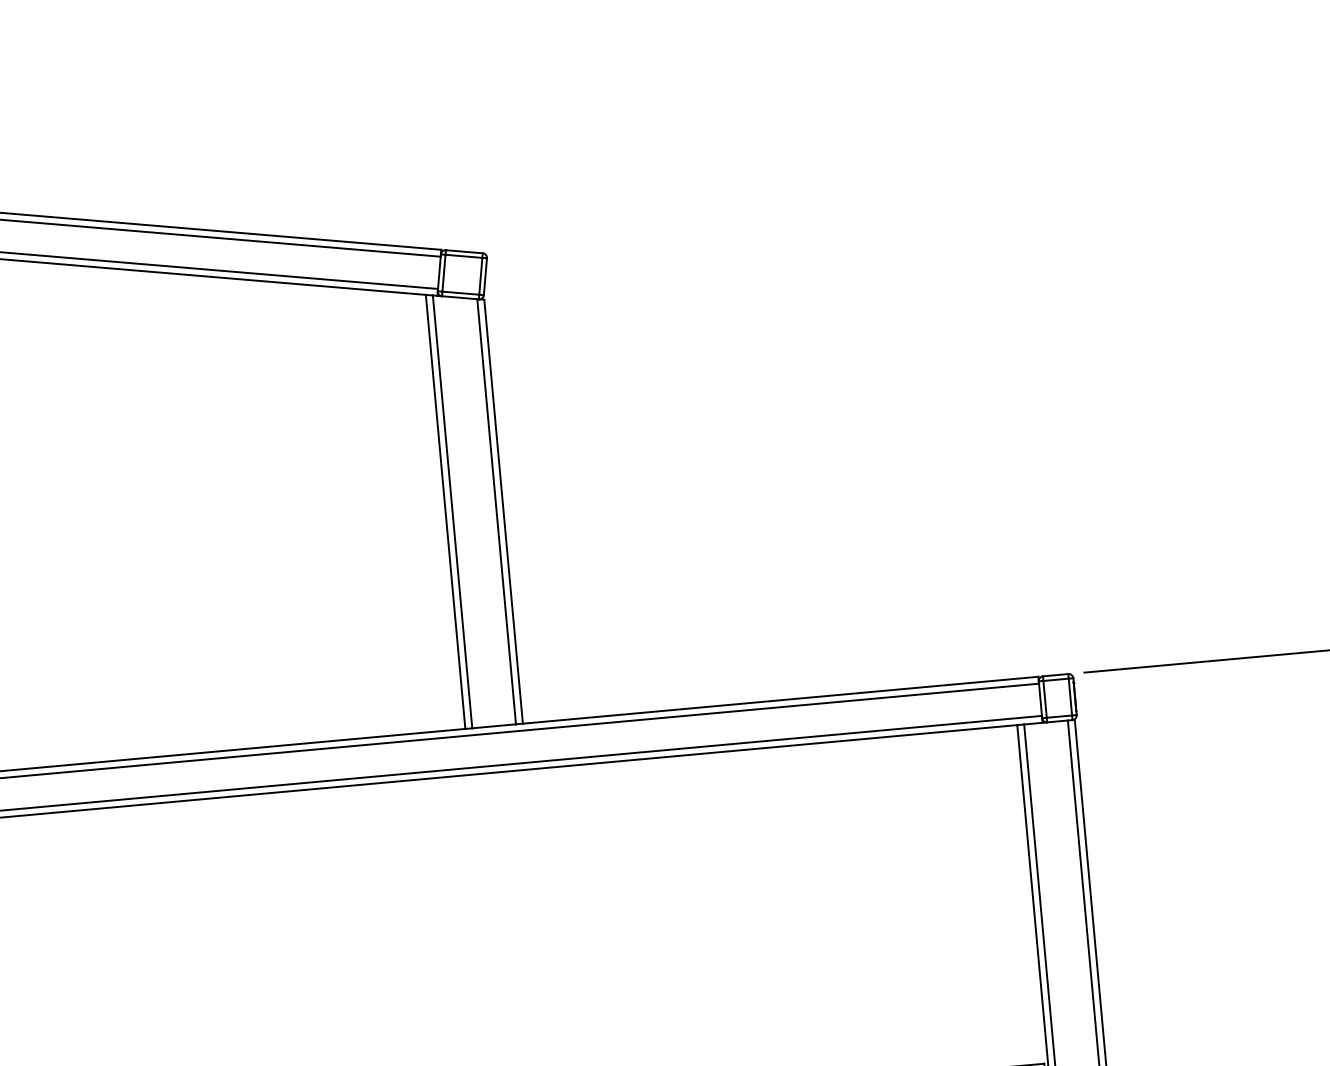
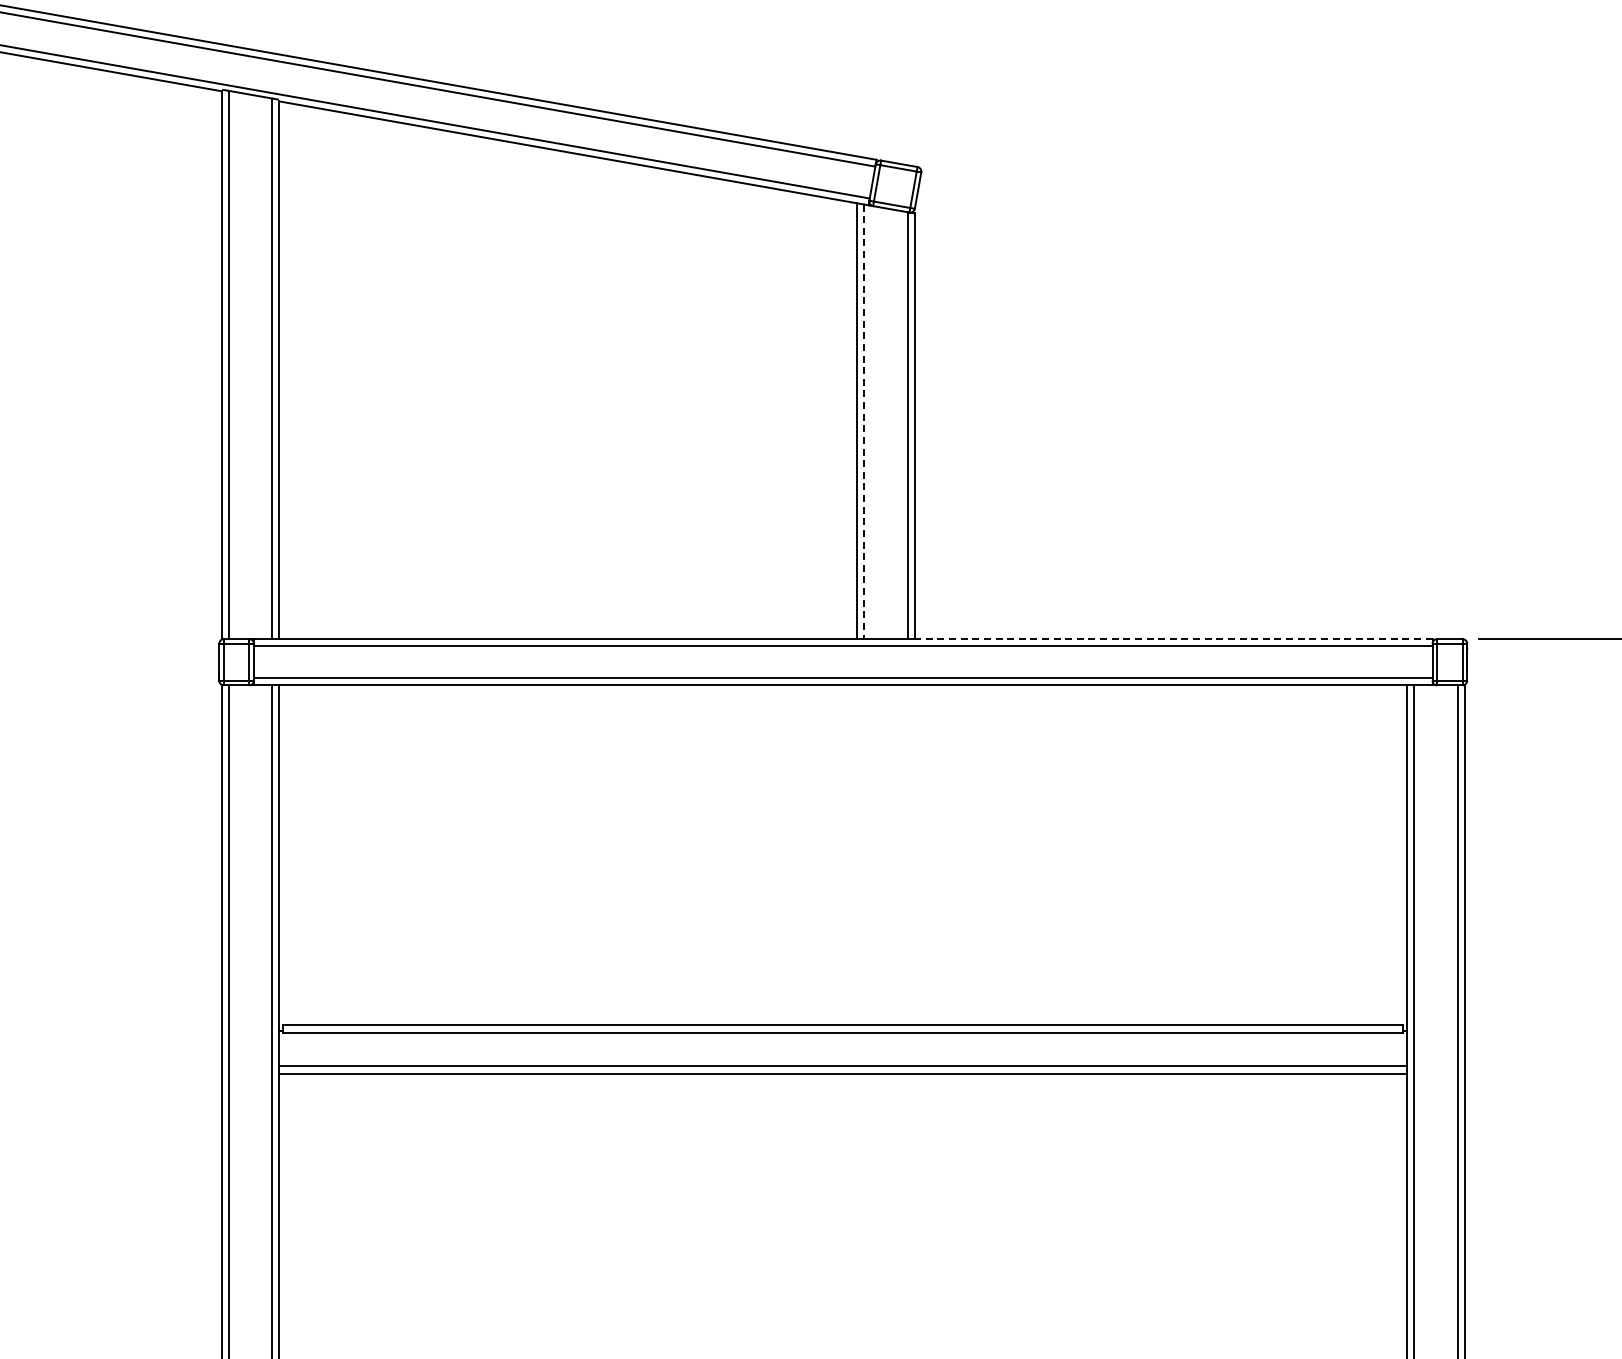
line: (453, 512) -> (864, 422), solid -> dashed
line: (780, 700) -> (1173, 639), solid -> dashed

